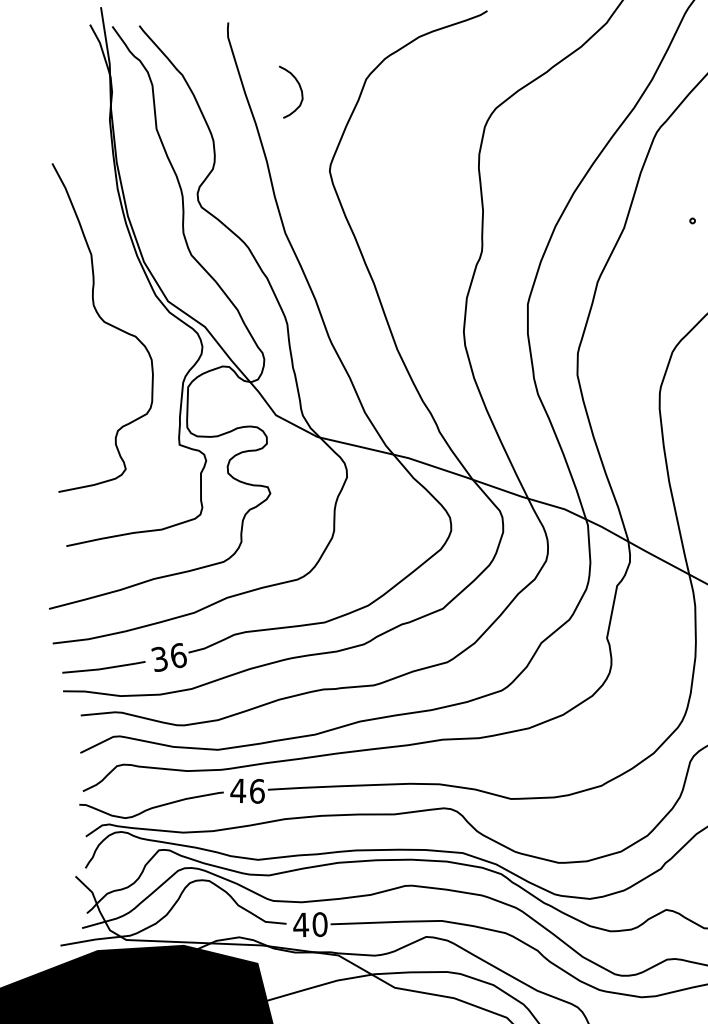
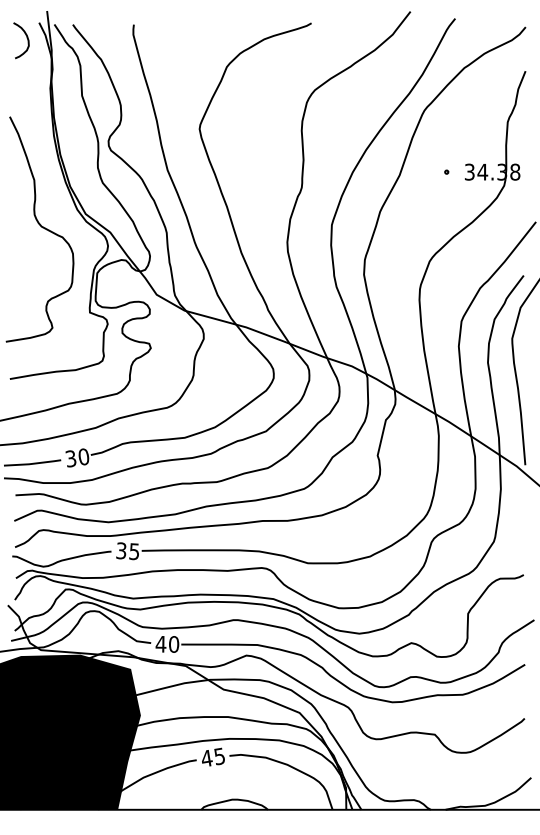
curve: (298, 88) -> (26, 38), moved
text: (177, 655) -> (83, 456), 36 -> 30
text: (247, 791) -> (127, 551), 46 -> 35

